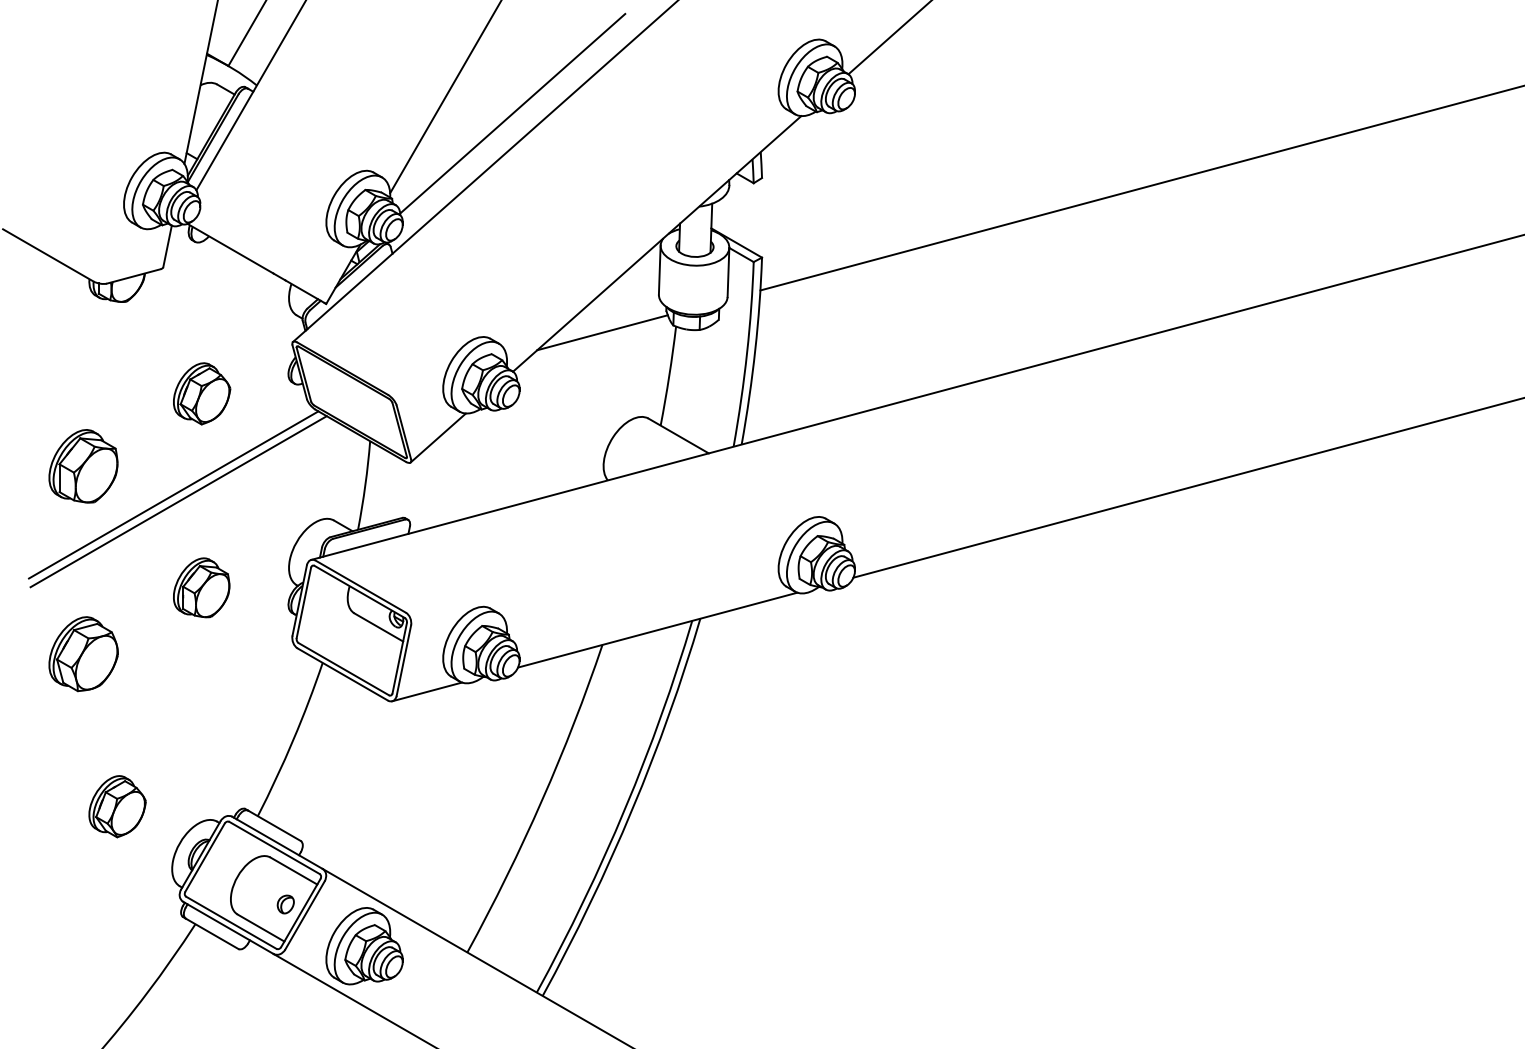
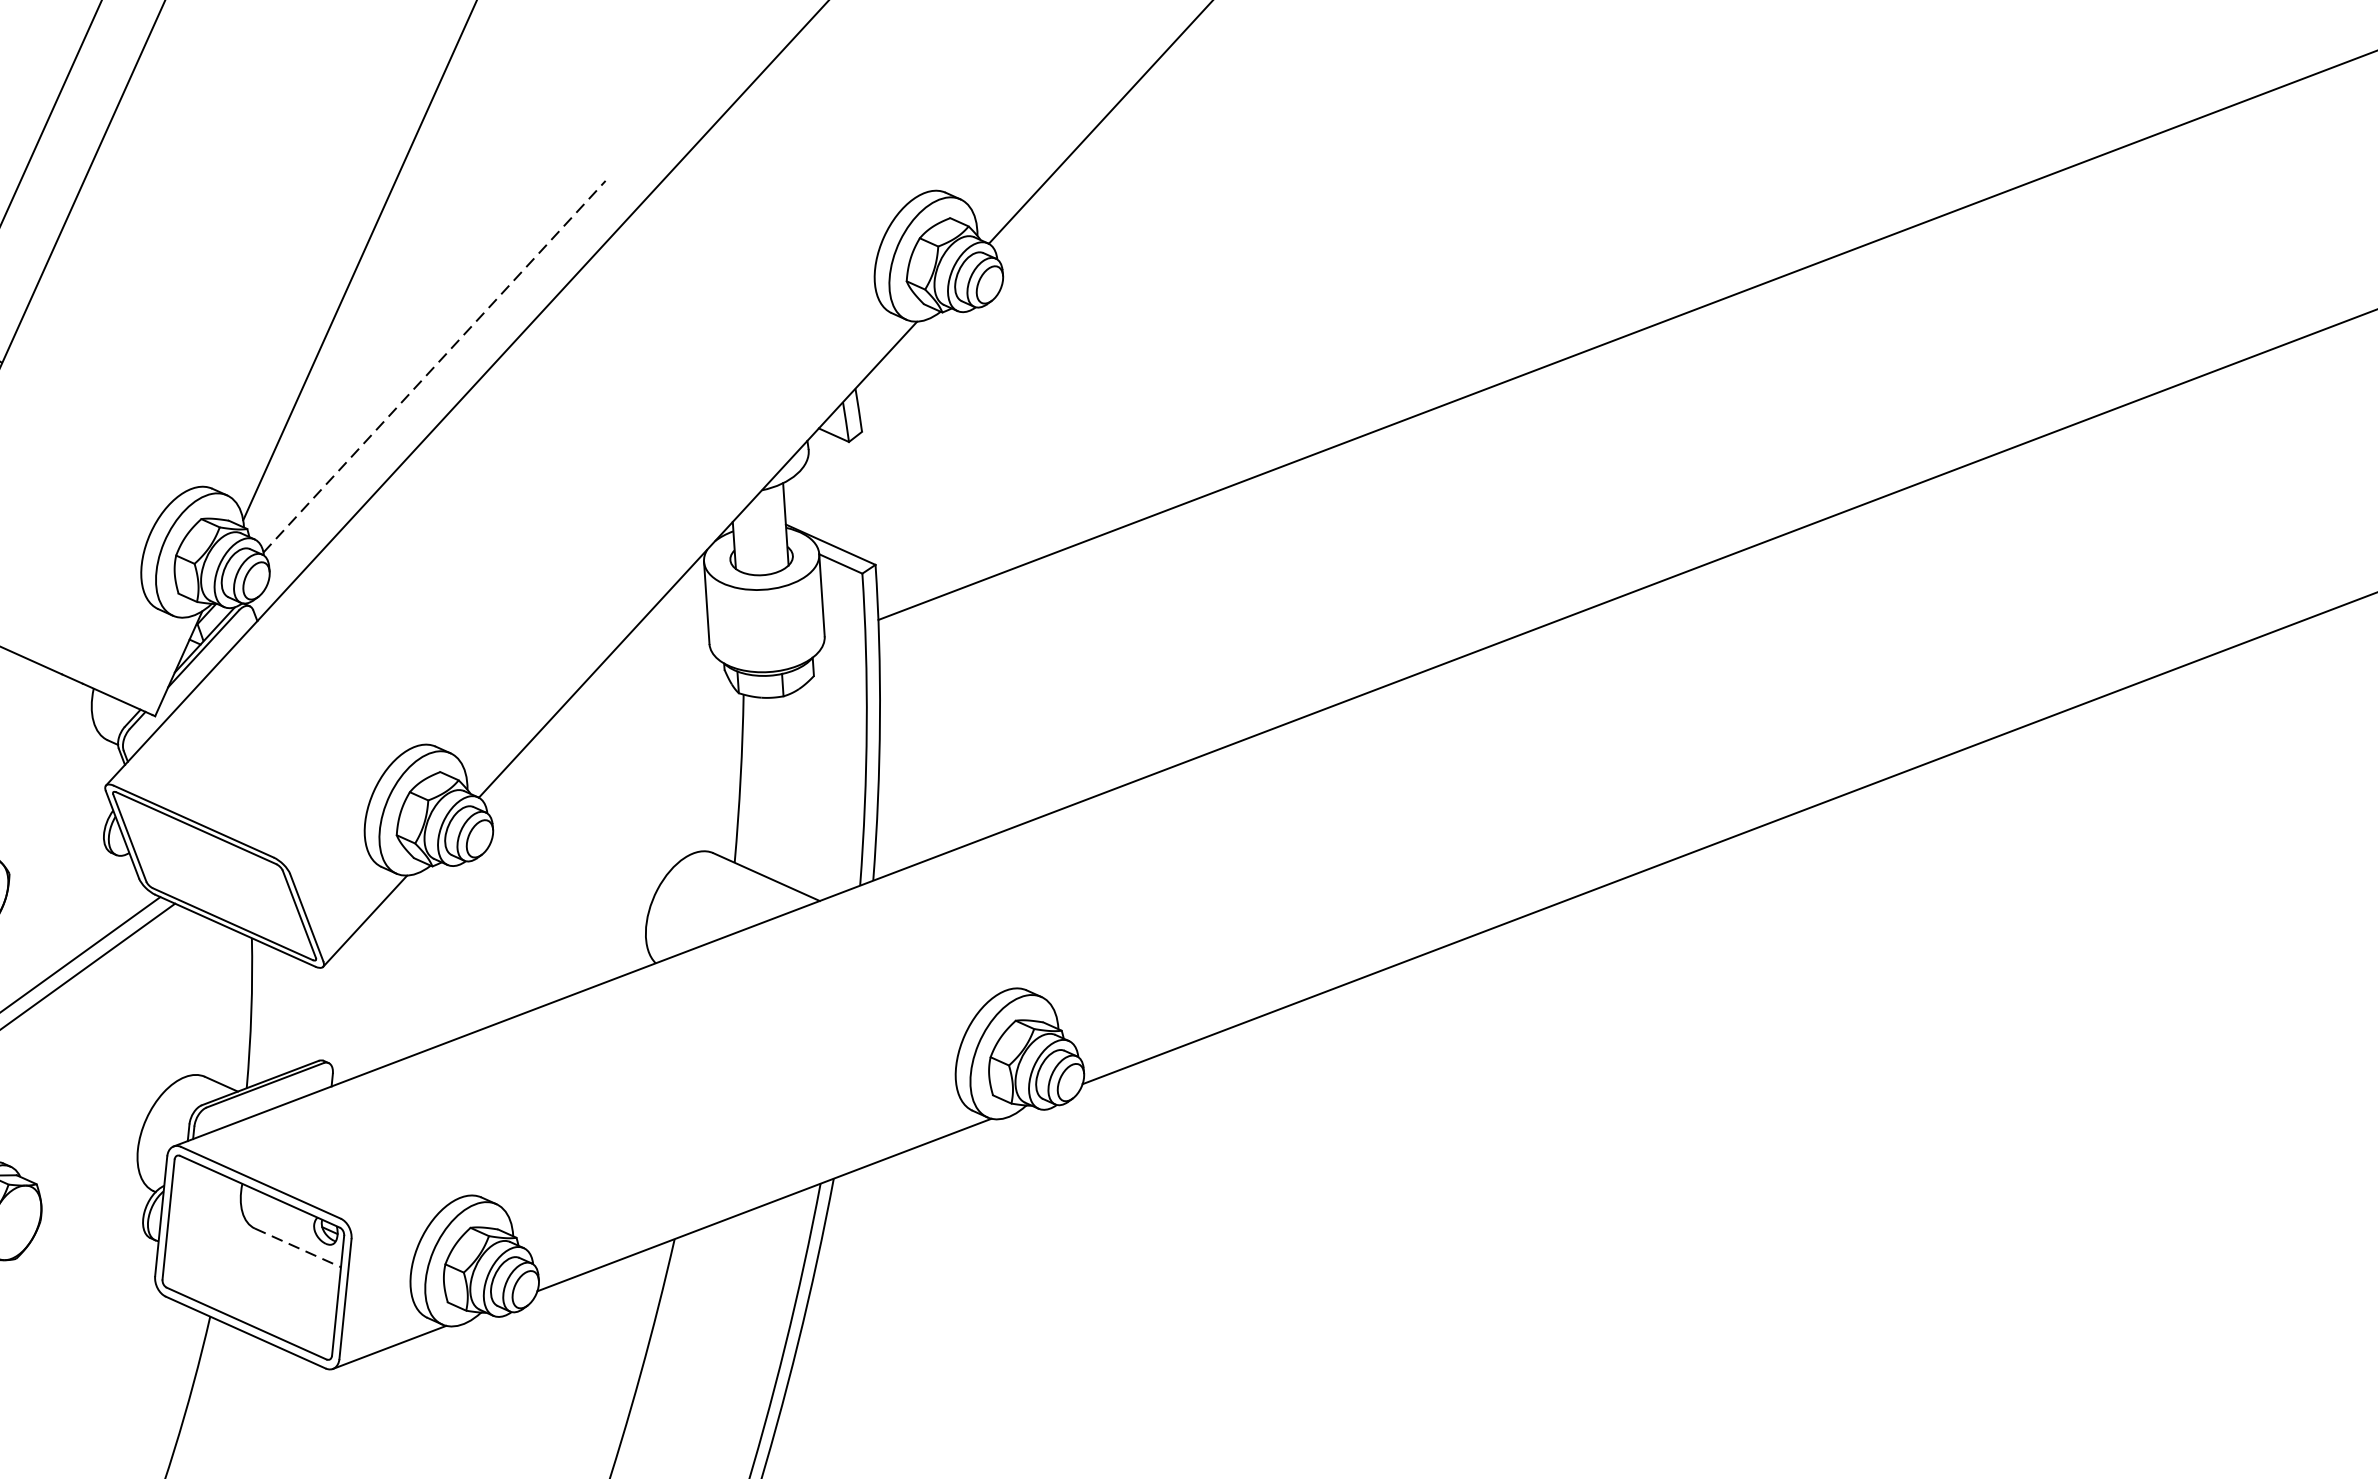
line: (513, 113) -> (435, 366), solid -> dashed
line: (602, 332) -> (621, 717), removed
line: (379, 627) -> (299, 1247), solid -> dashed

